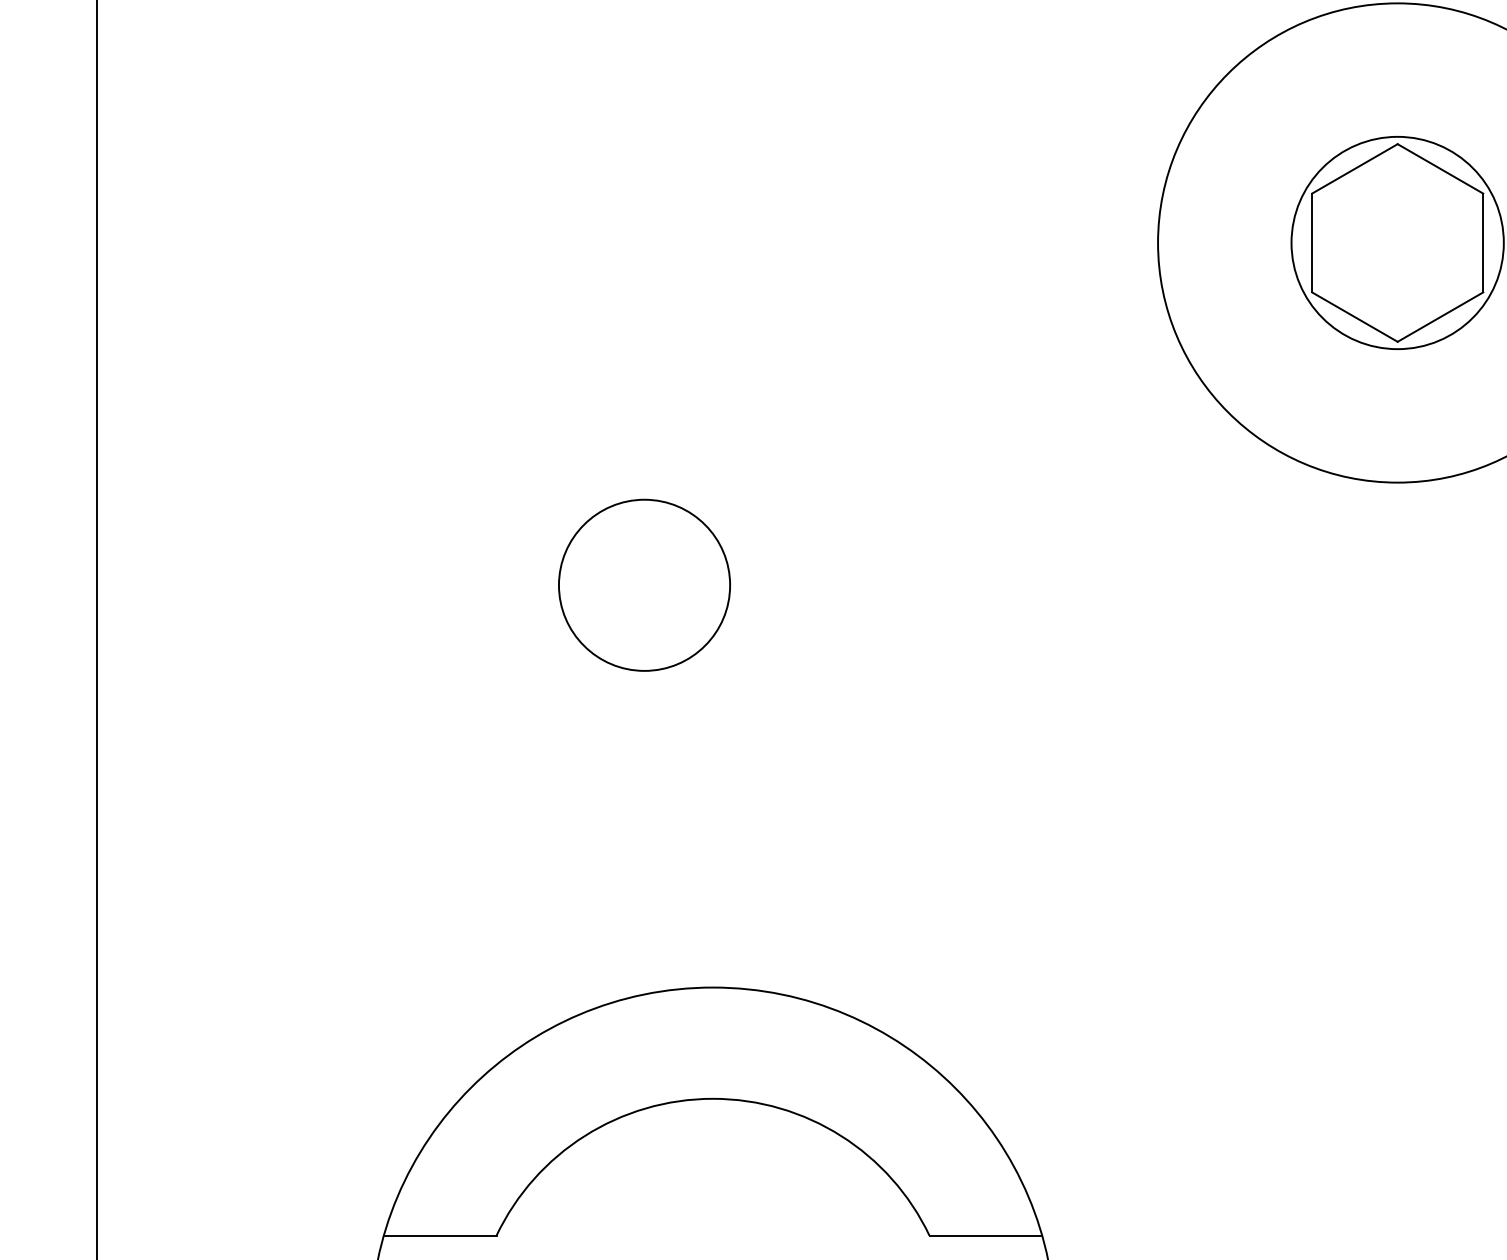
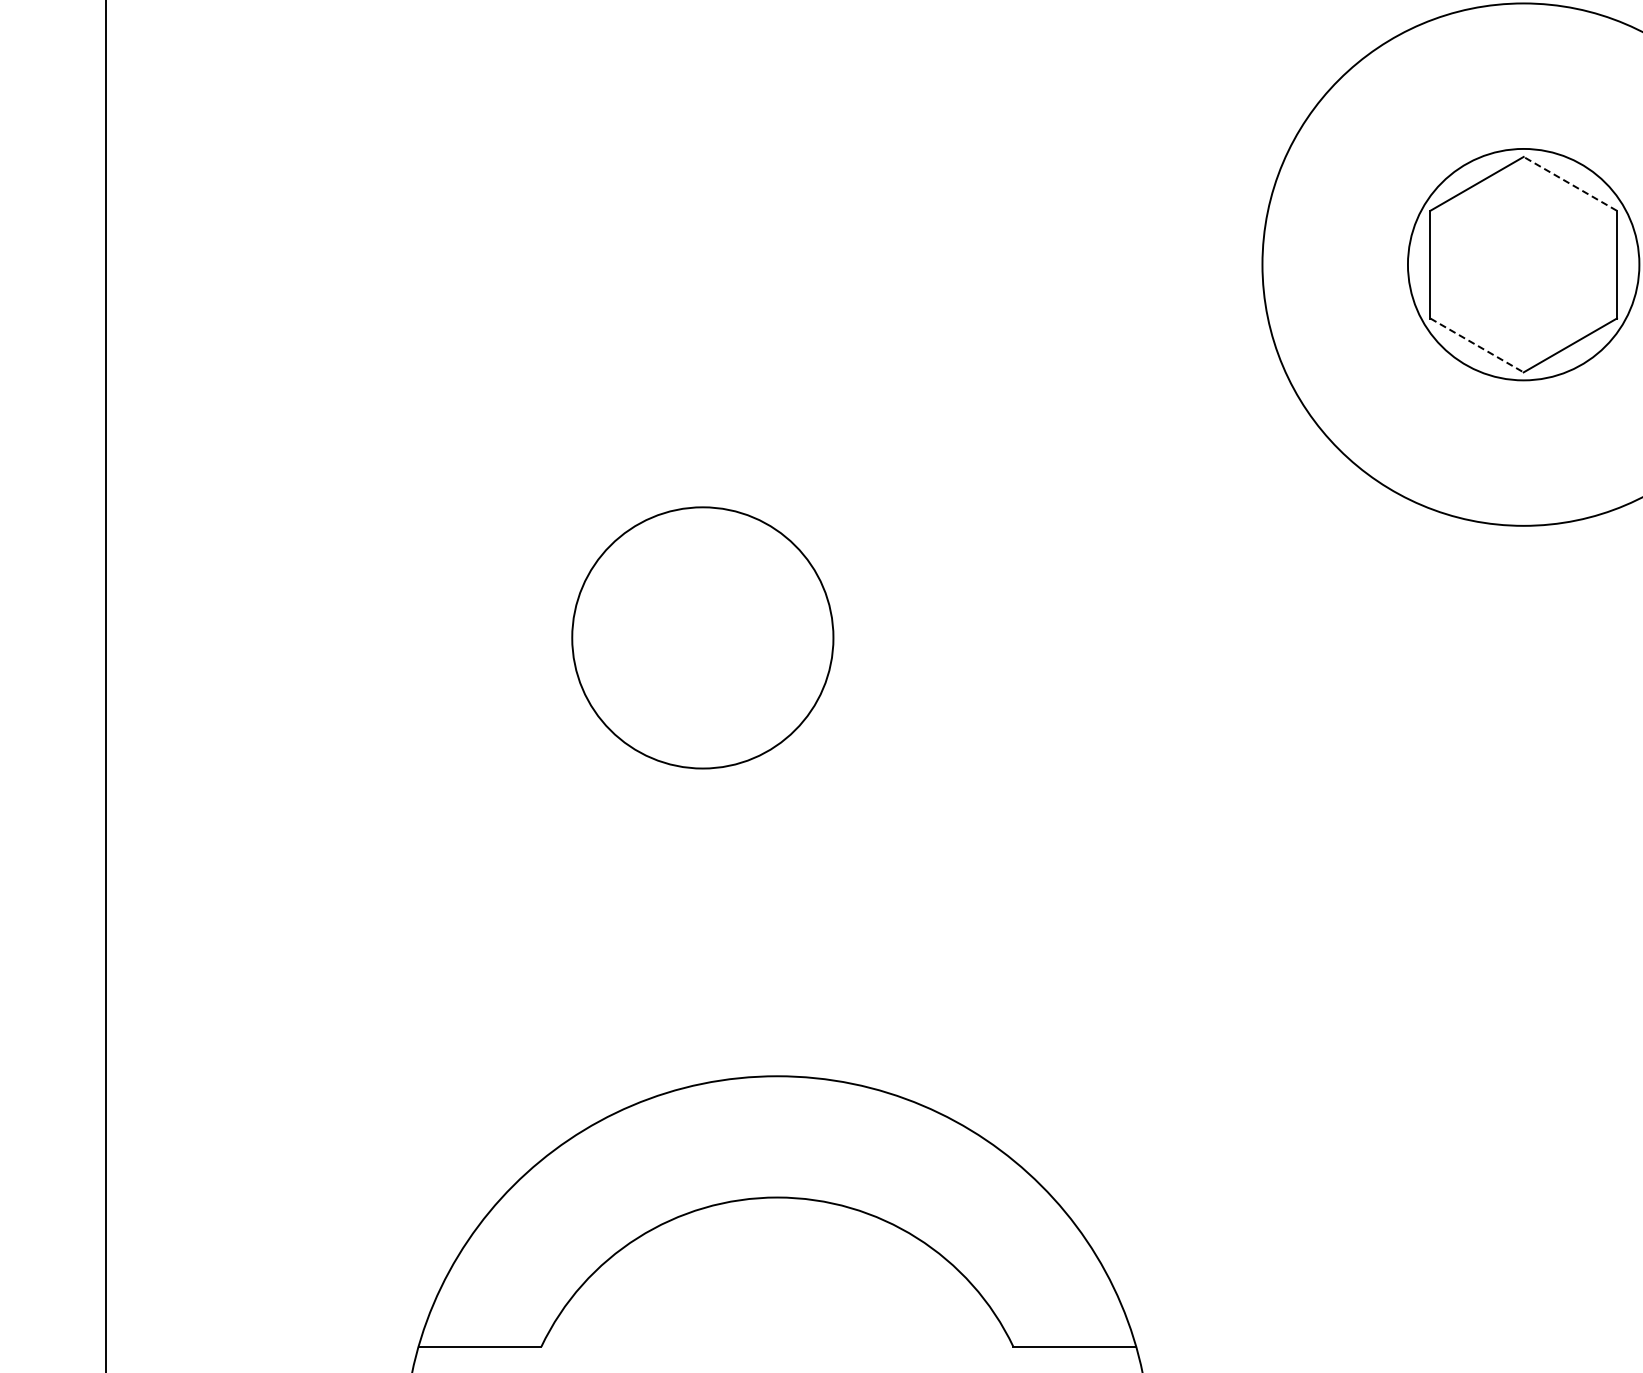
line: (1440, 168) -> (1570, 183), solid -> dashed
line: (1355, 317) -> (1477, 345), solid -> dashed
circle: (644, 585) -> (702, 637), size x1.4

